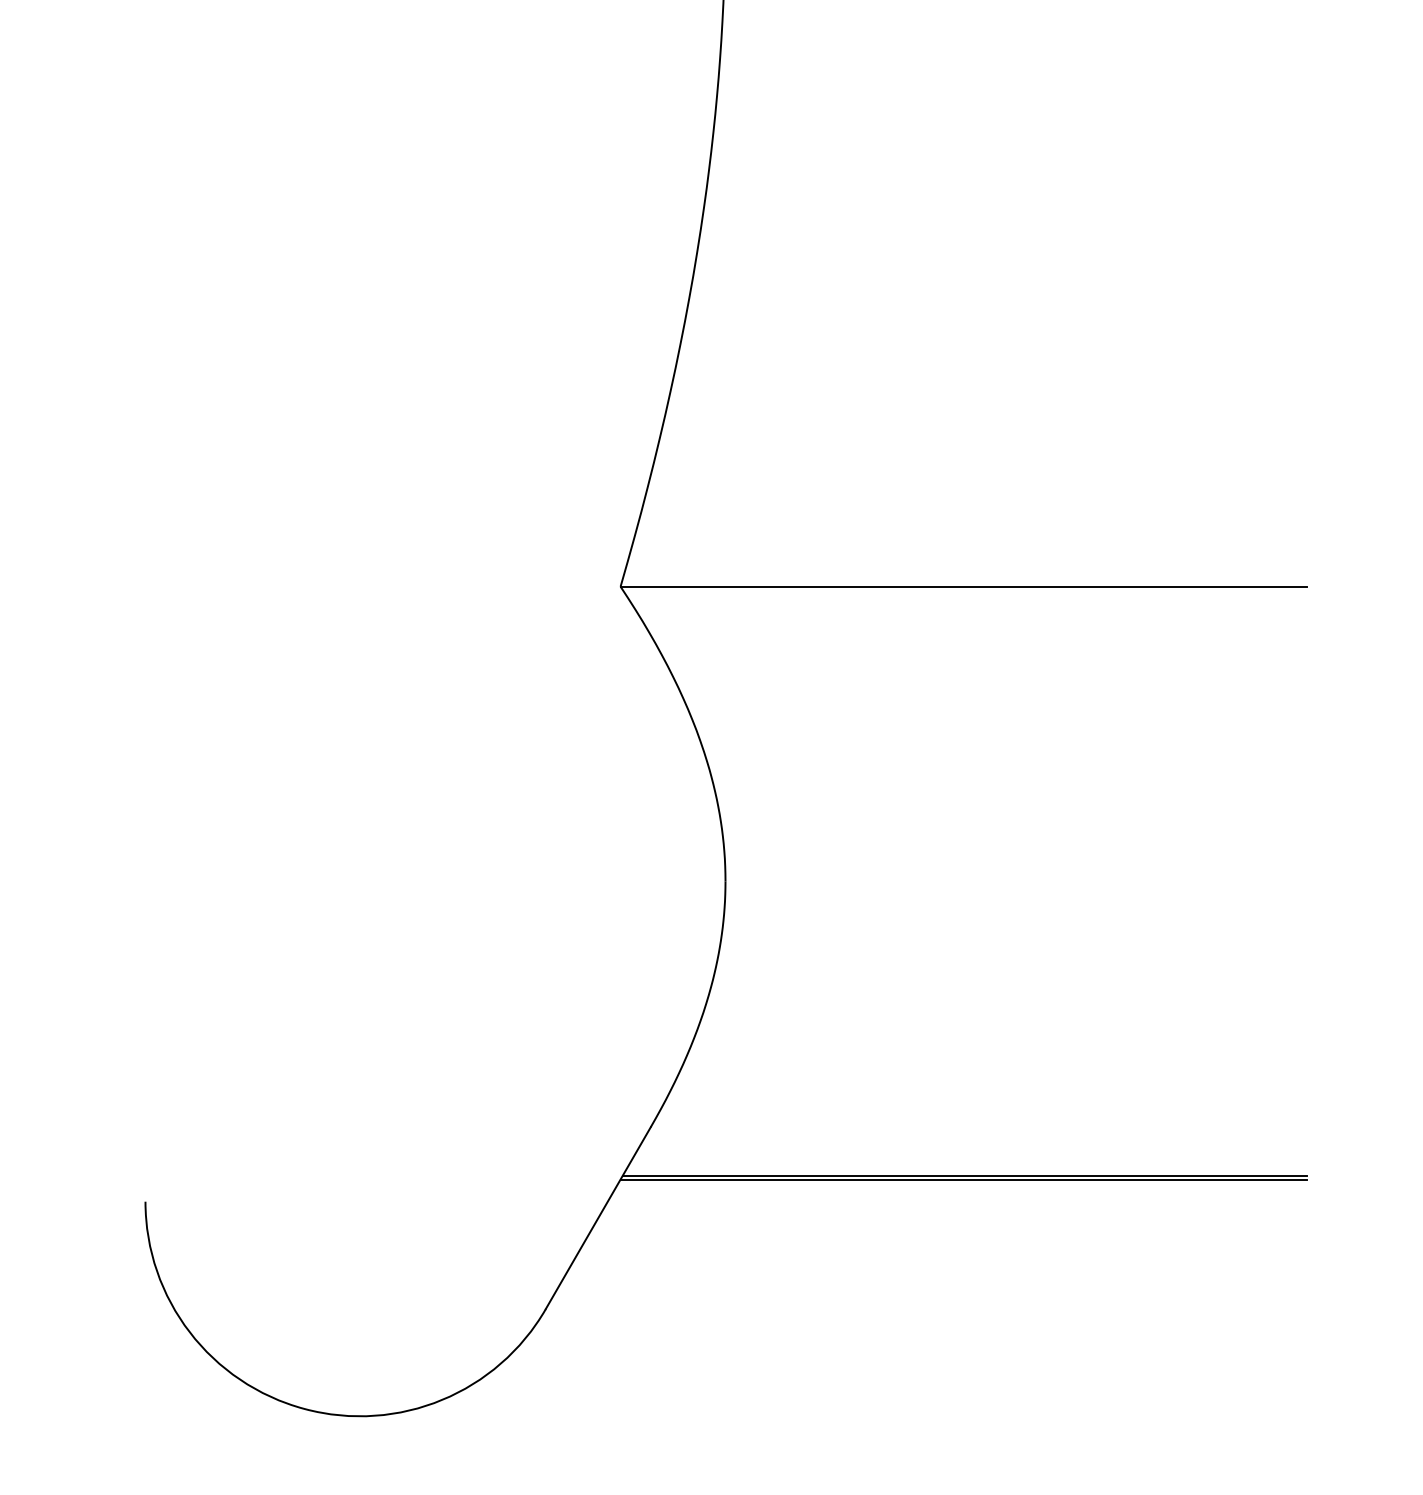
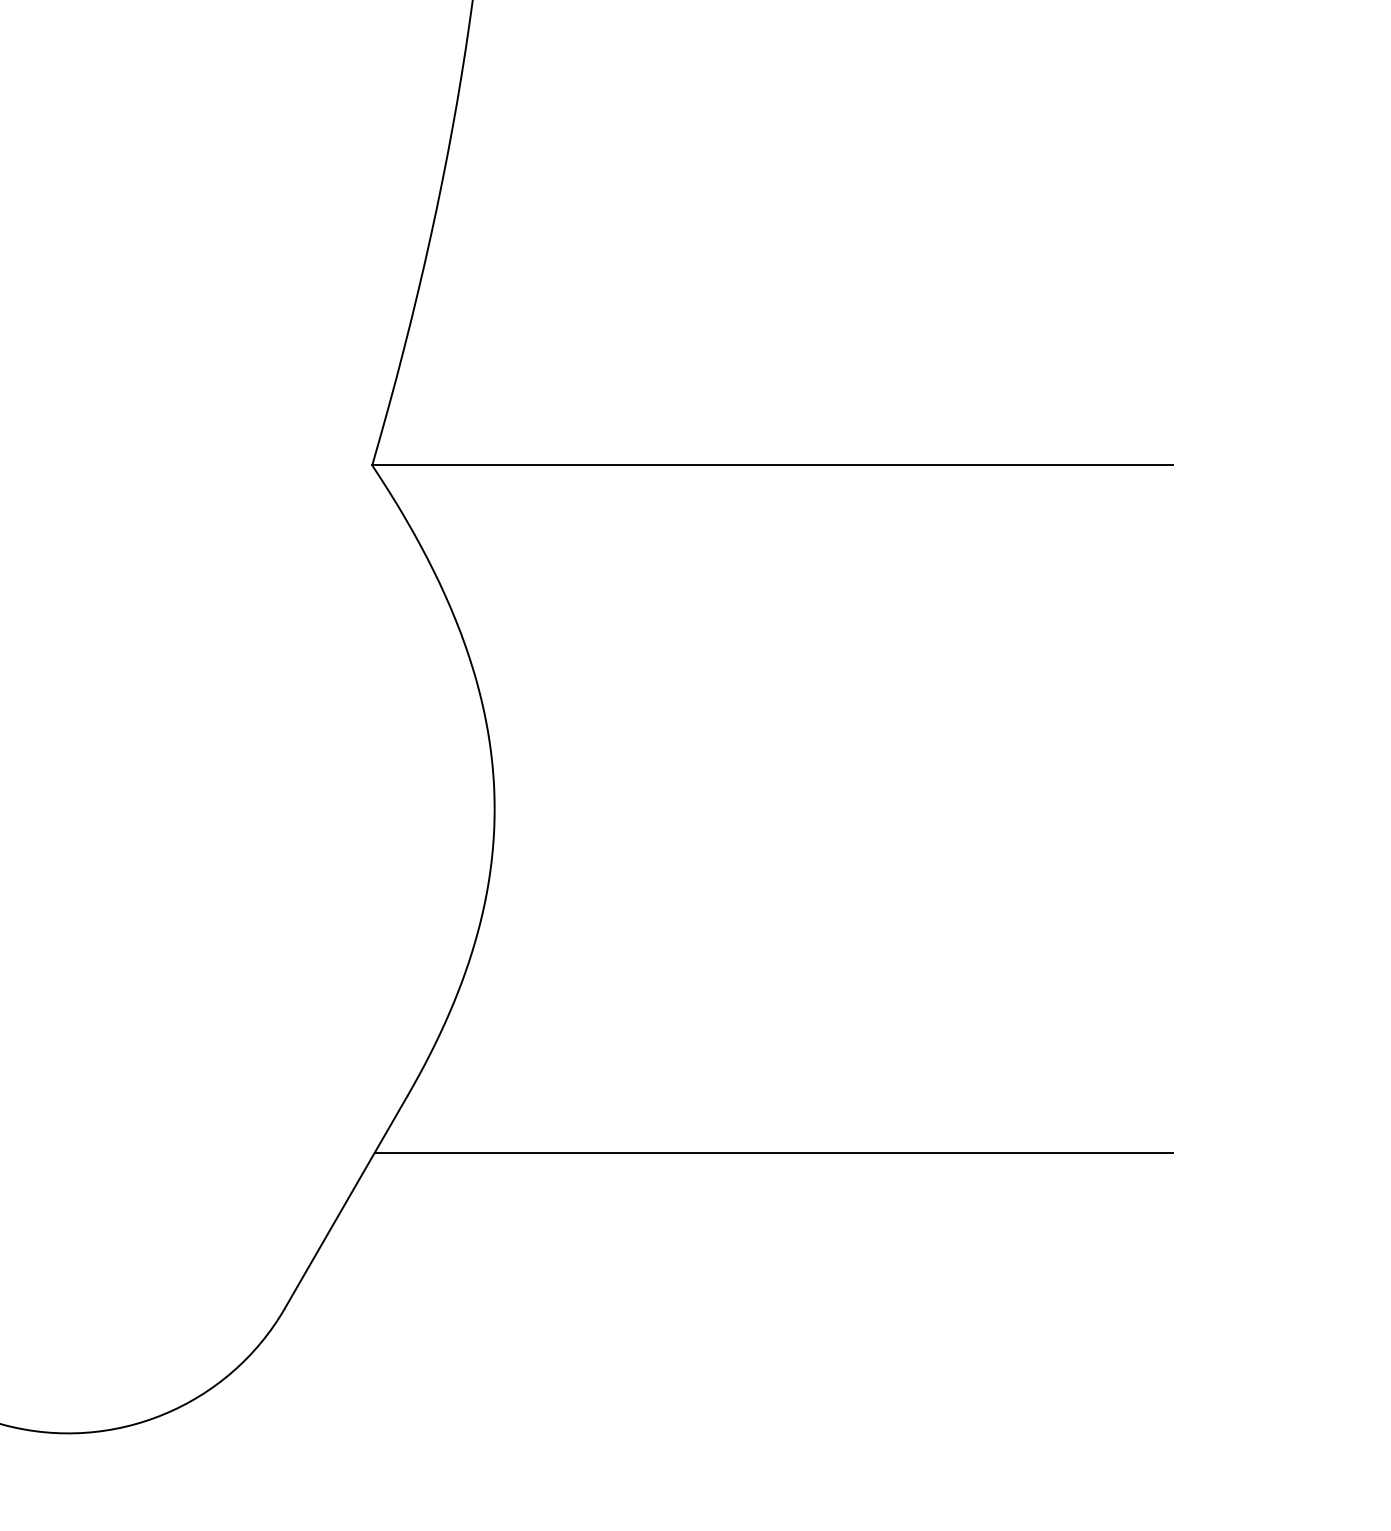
line: (963, 1179) -> (772, 1157), removed

